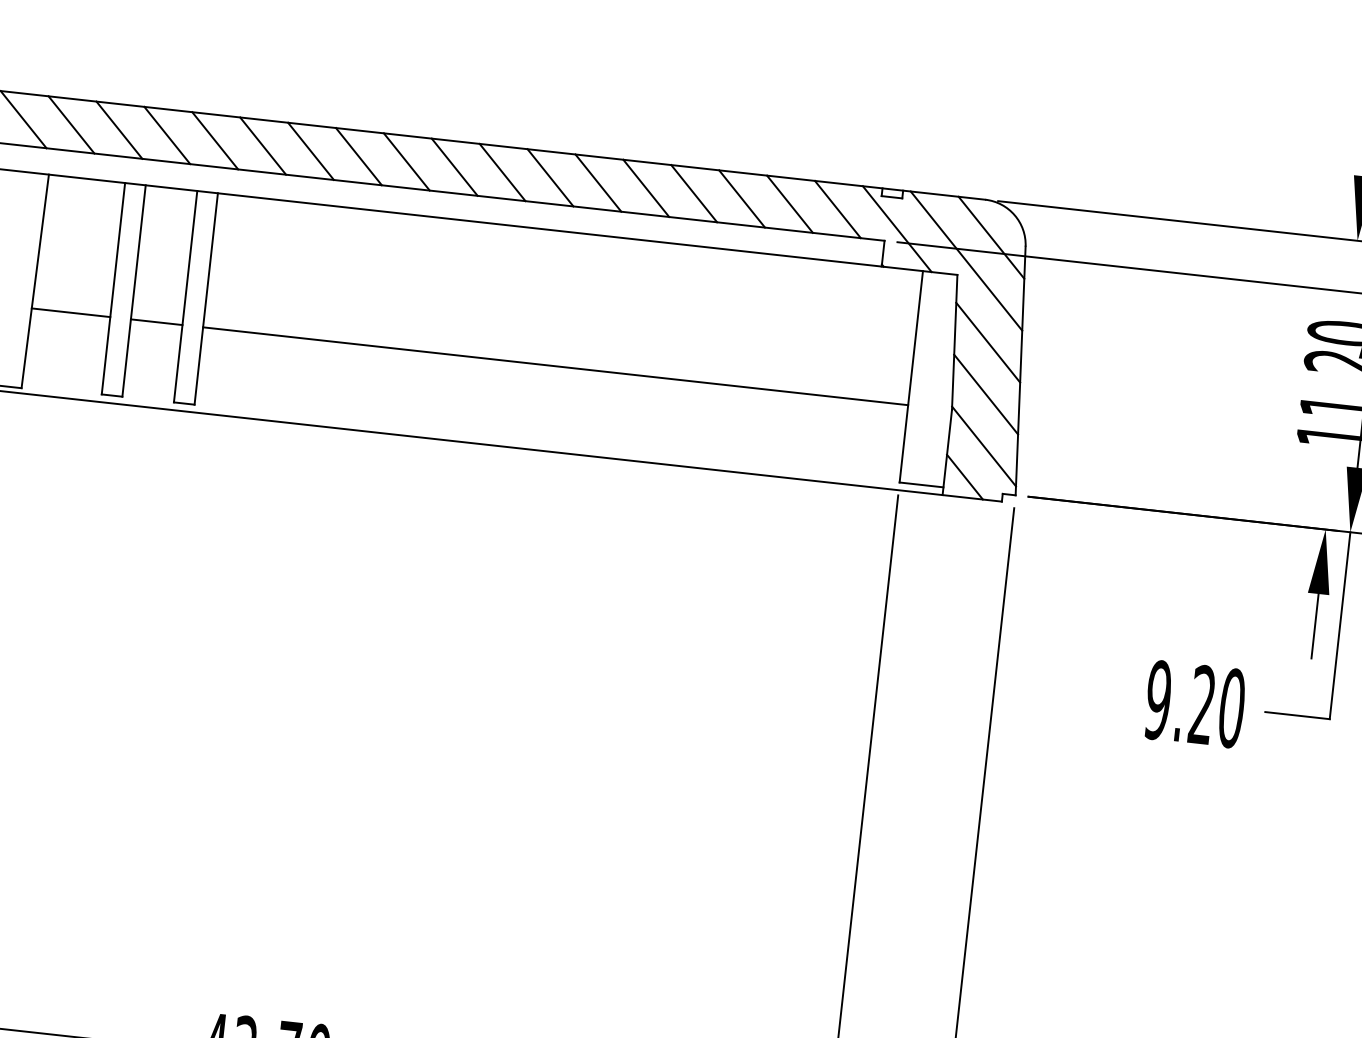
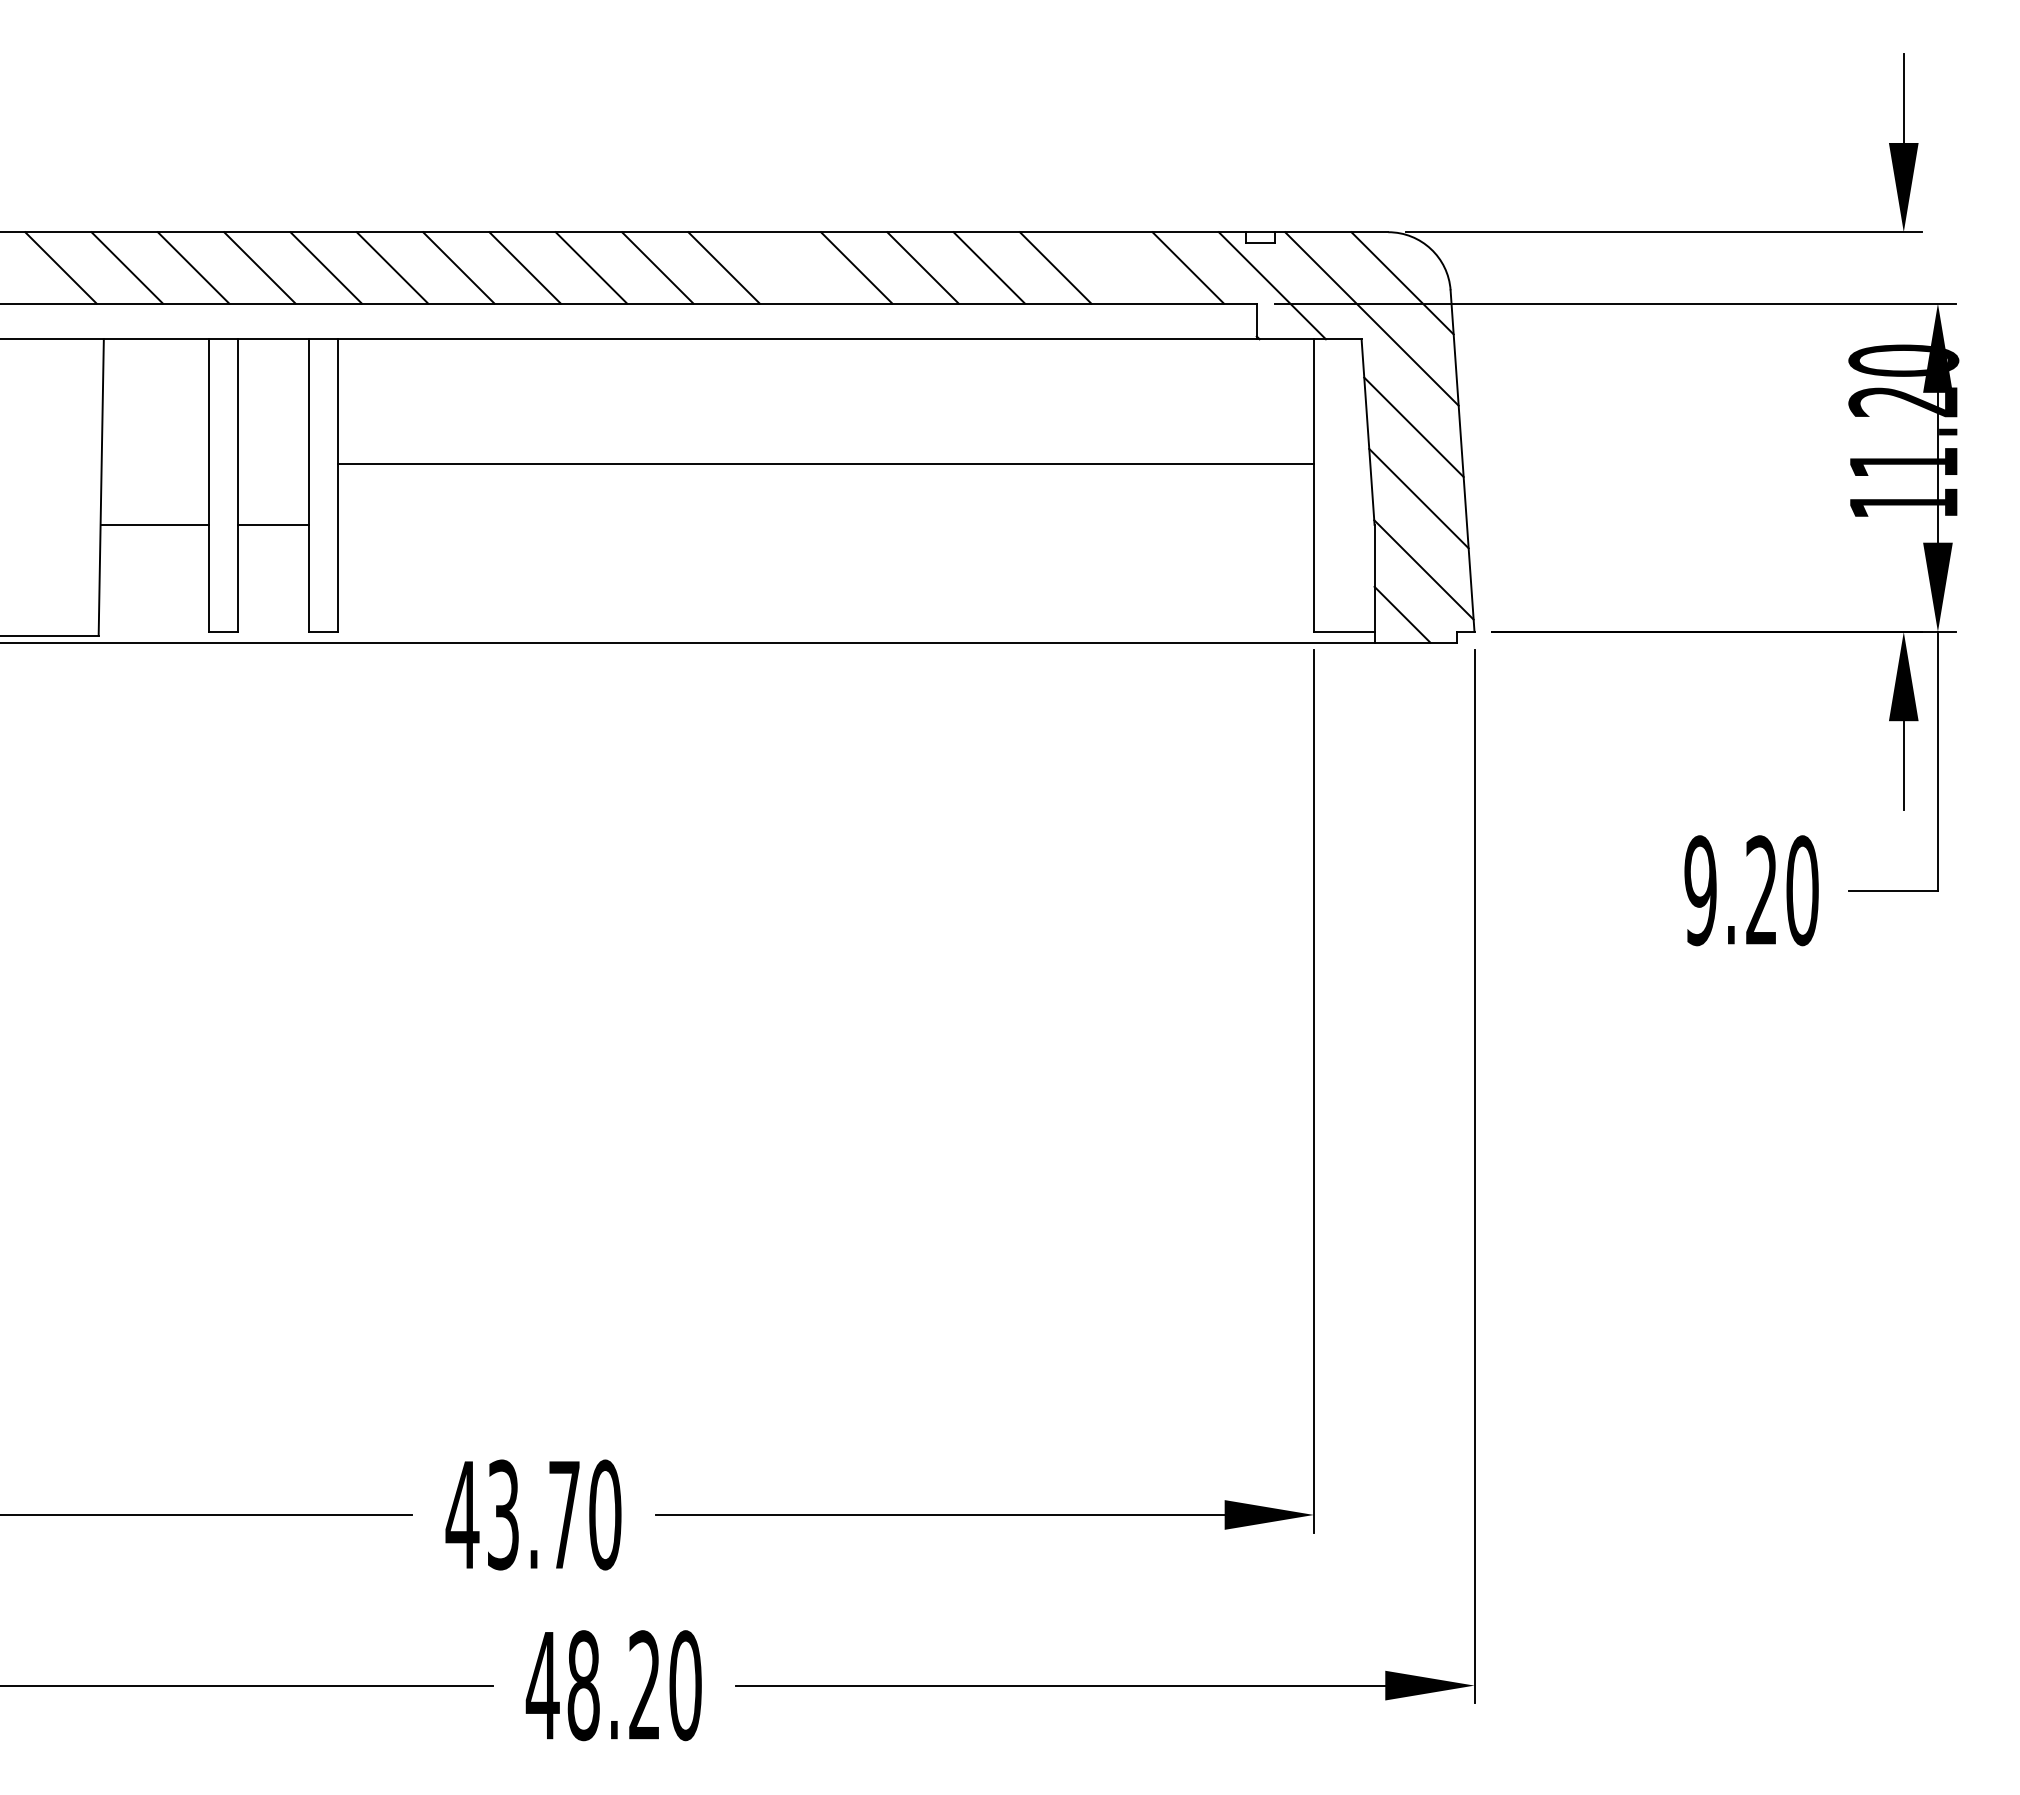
line: (550, 177) -> (790, 267), removed
line: (789, 203) -> (1121, 267), removed
line: (555, 365) -> (825, 463), moved

